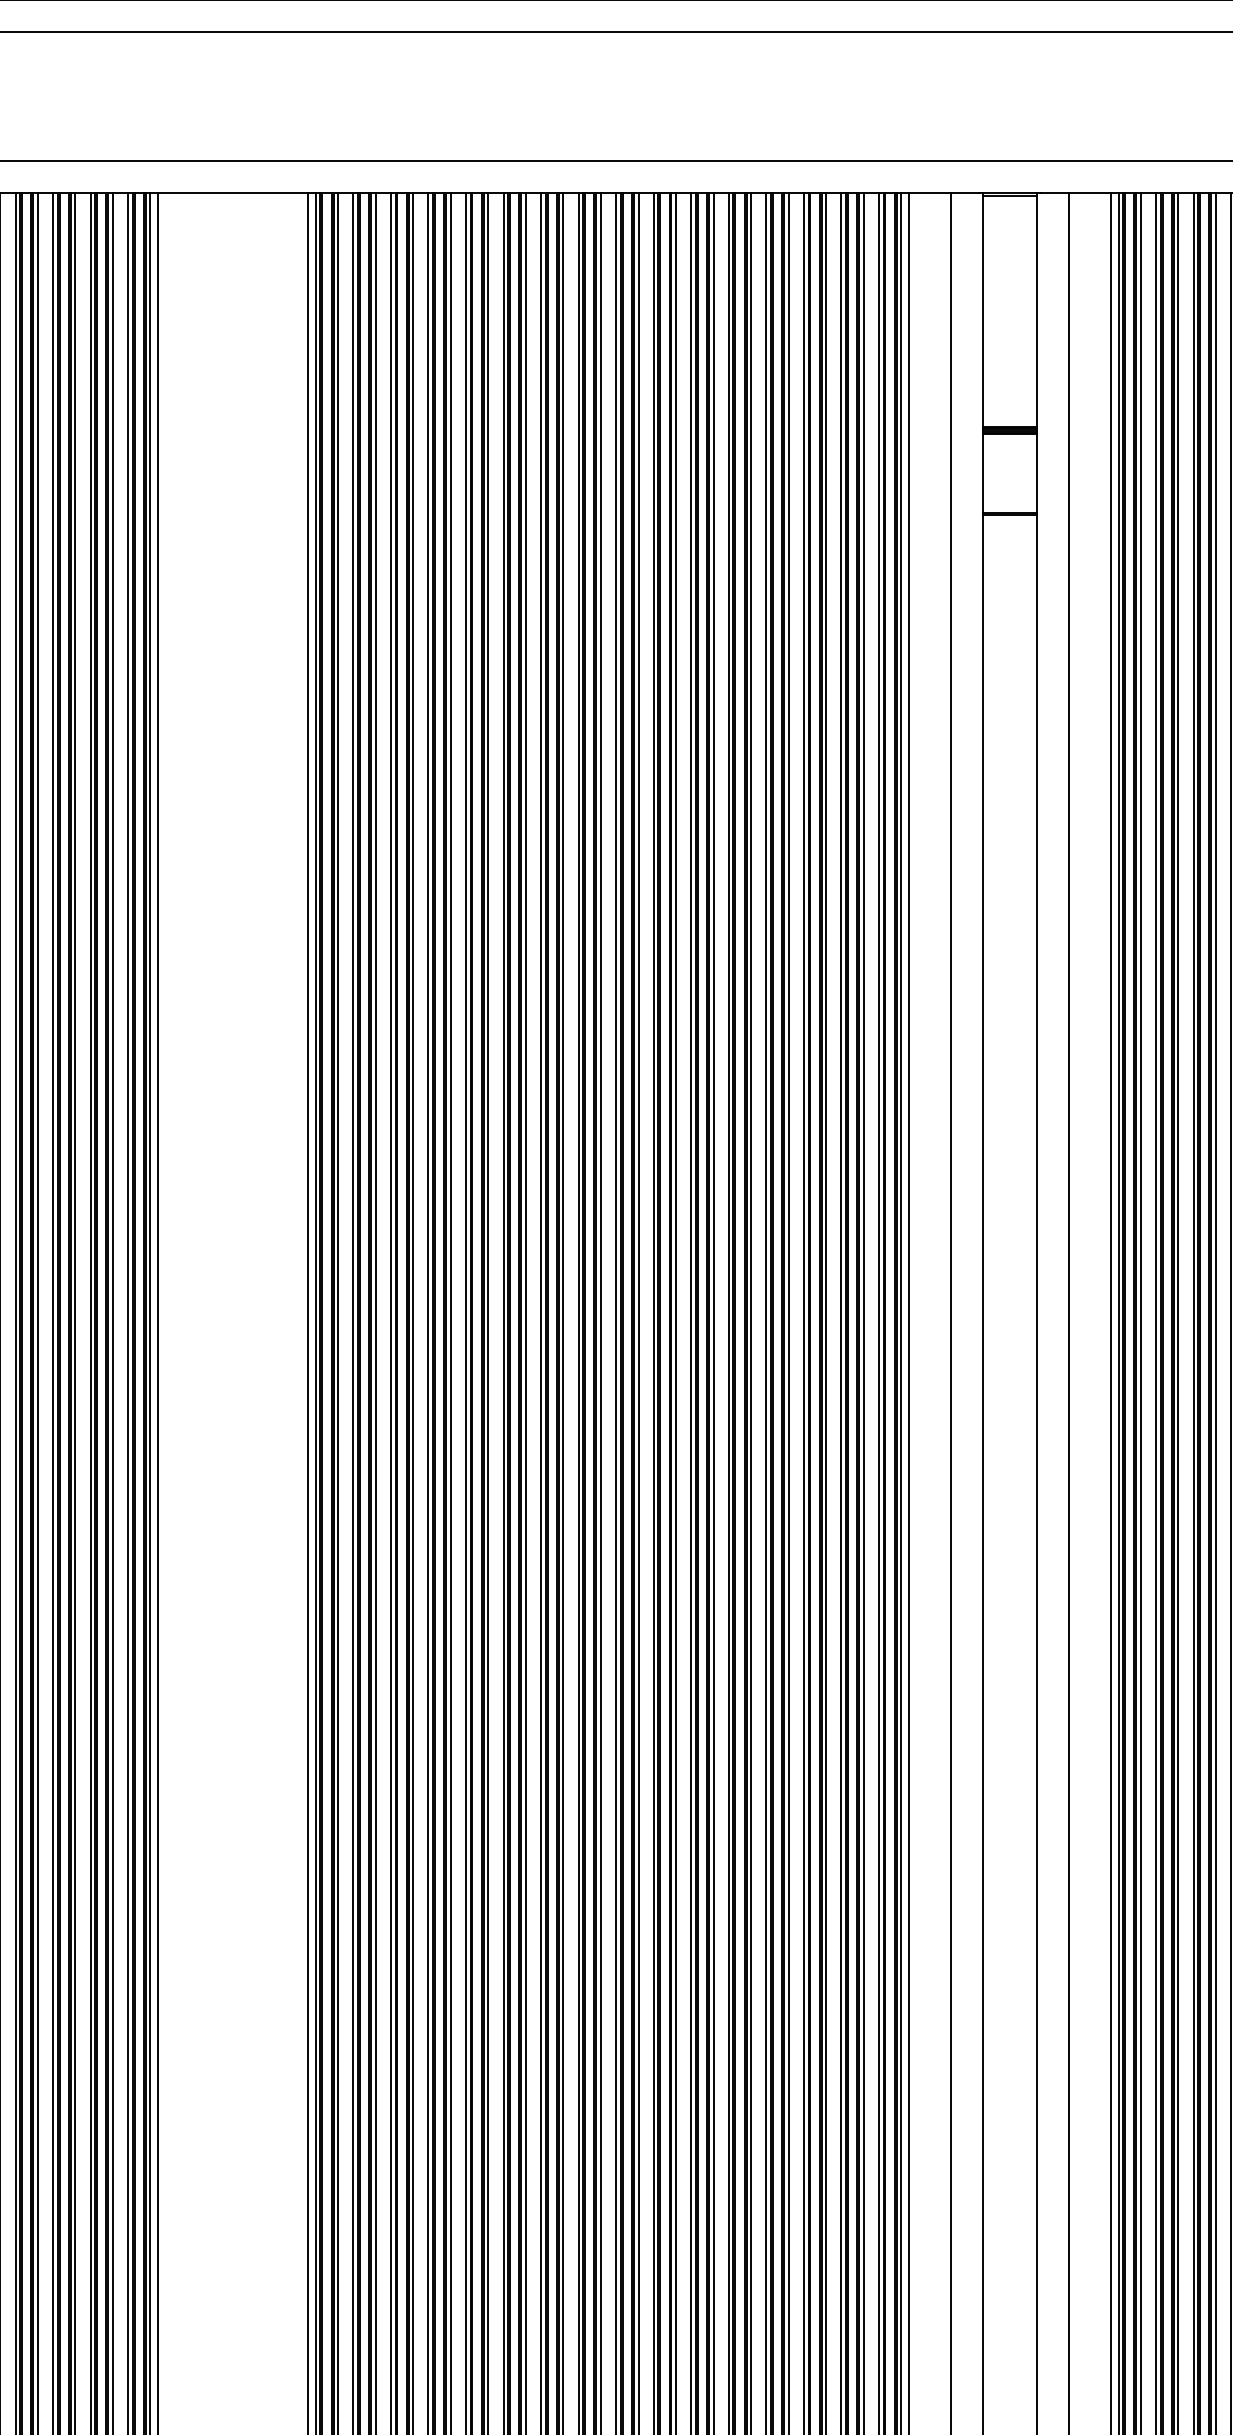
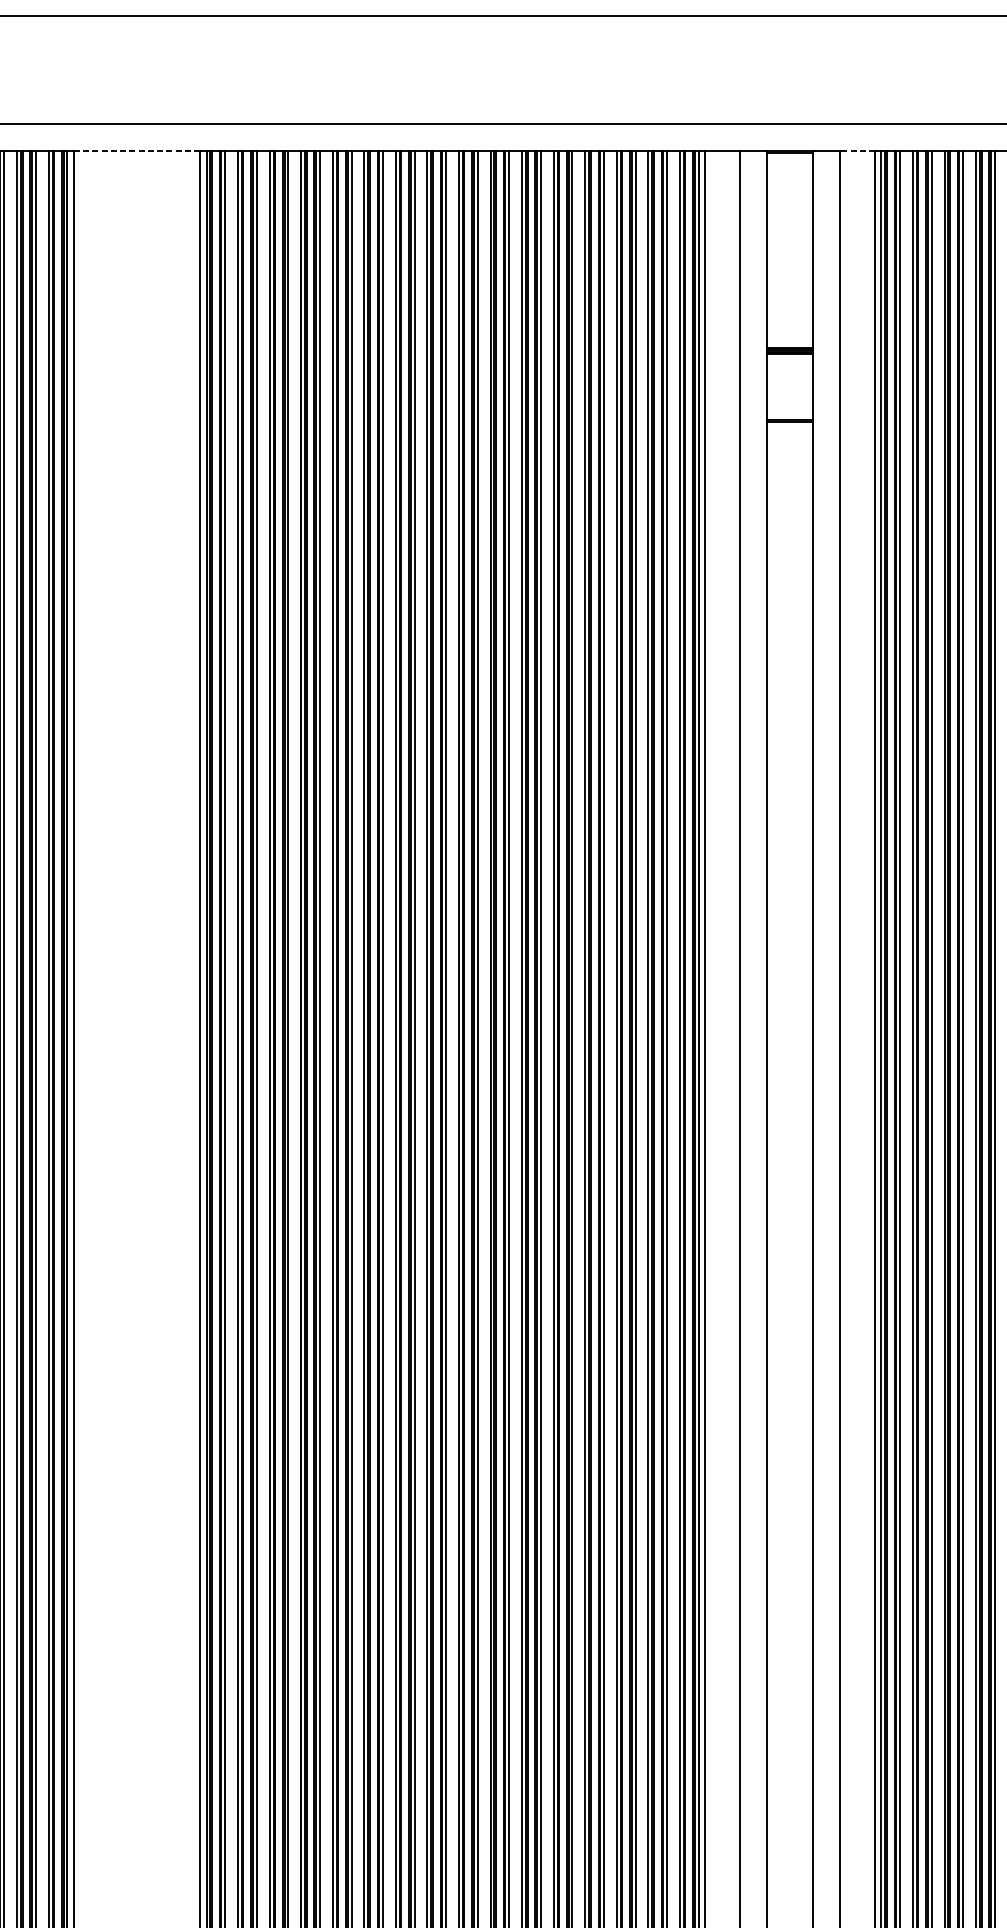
line: (232, 193) -> (136, 151), solid -> dashed
line: (1090, 193) -> (857, 151), solid -> dashed

